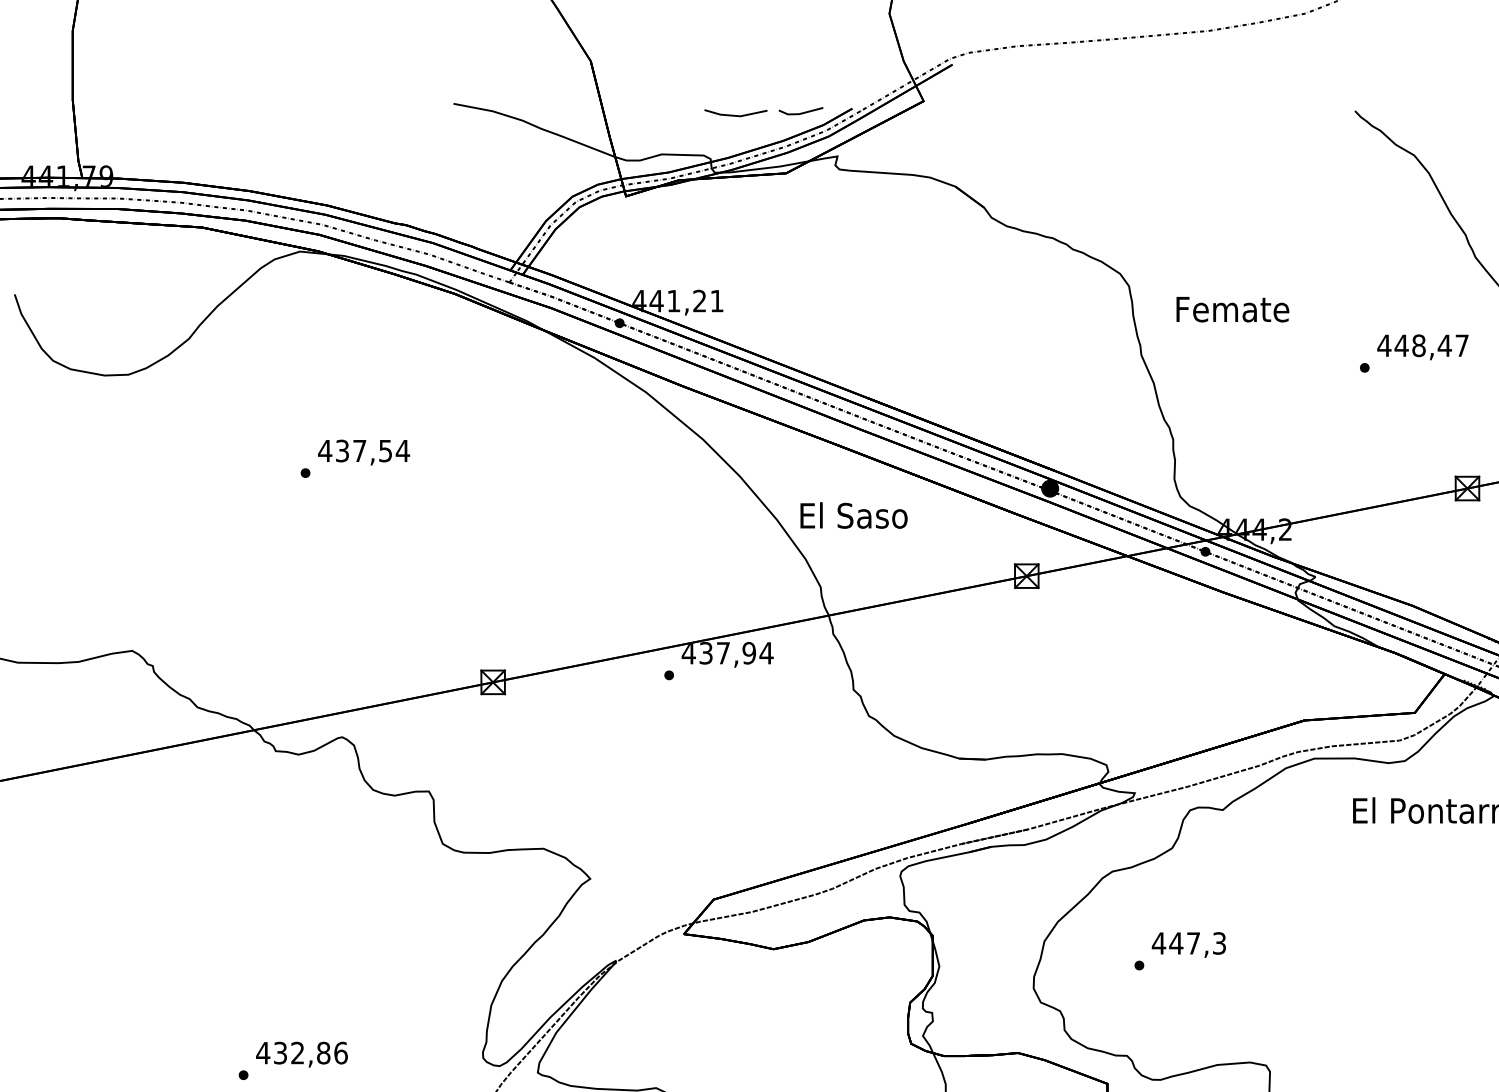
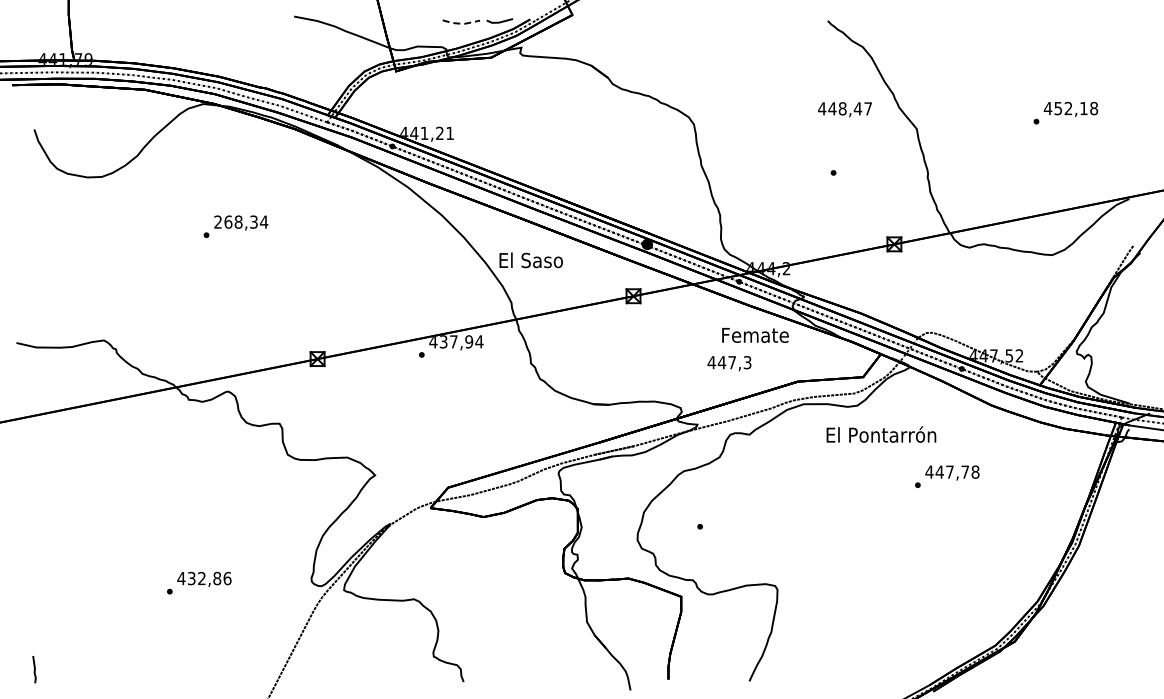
line: (736, 115) -> (461, 23), solid -> dashed
text: (1232, 309) -> (755, 335), moved
text: (1422, 346) -> (844, 109), moved
text: (354, 449) -> (235, 221), 437,54 -> 268,34
text: (1188, 944) -> (729, 363), moved

